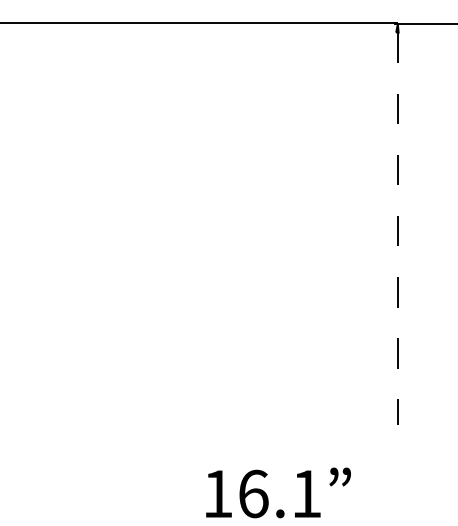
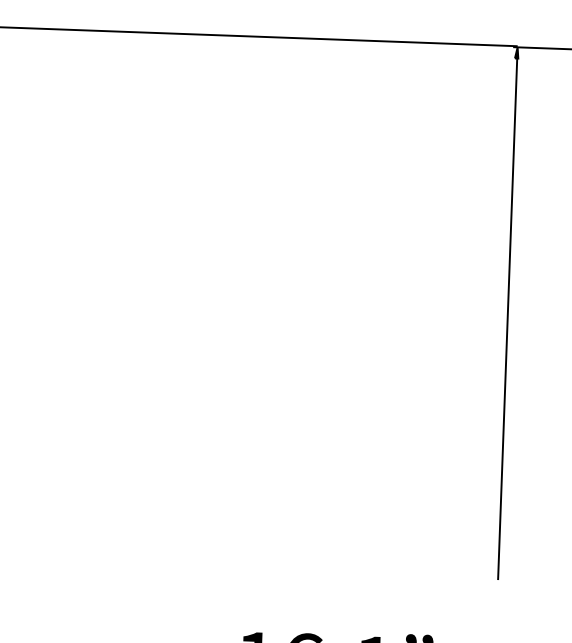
line: (397, 229) -> (507, 320), dashed -> solid

